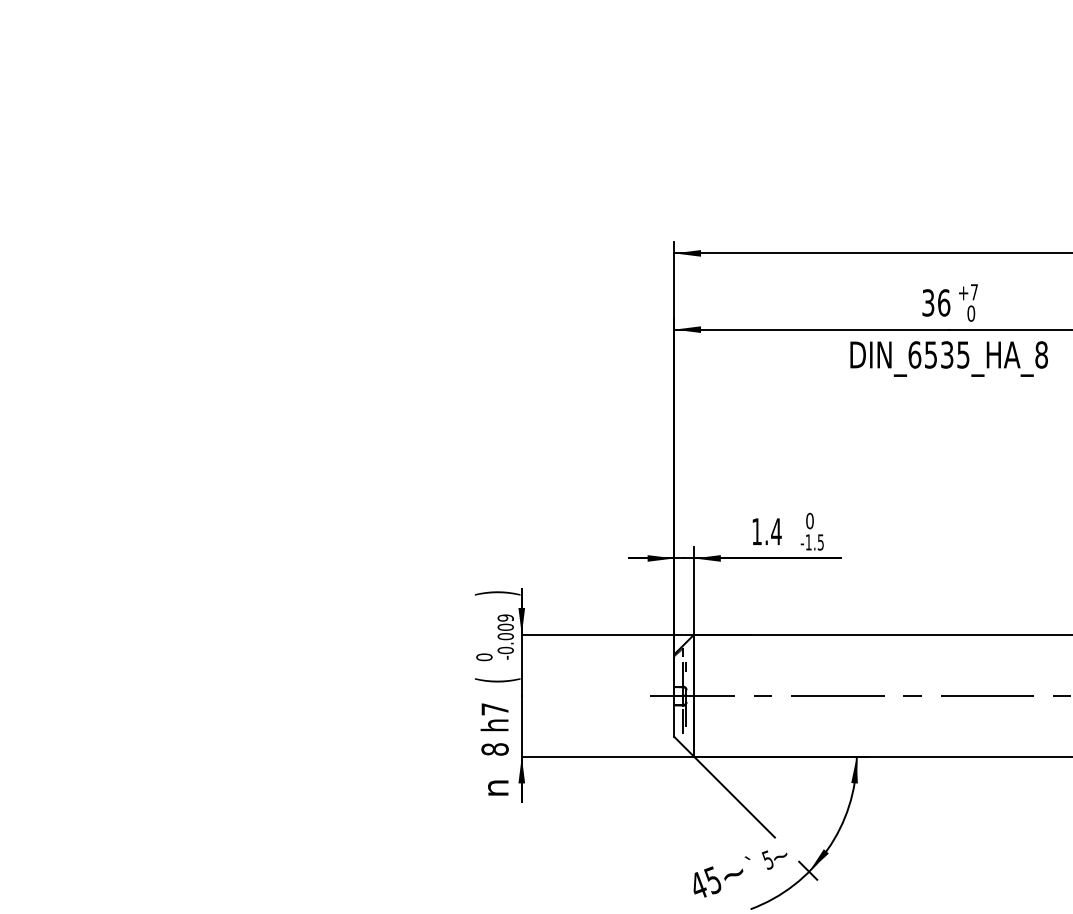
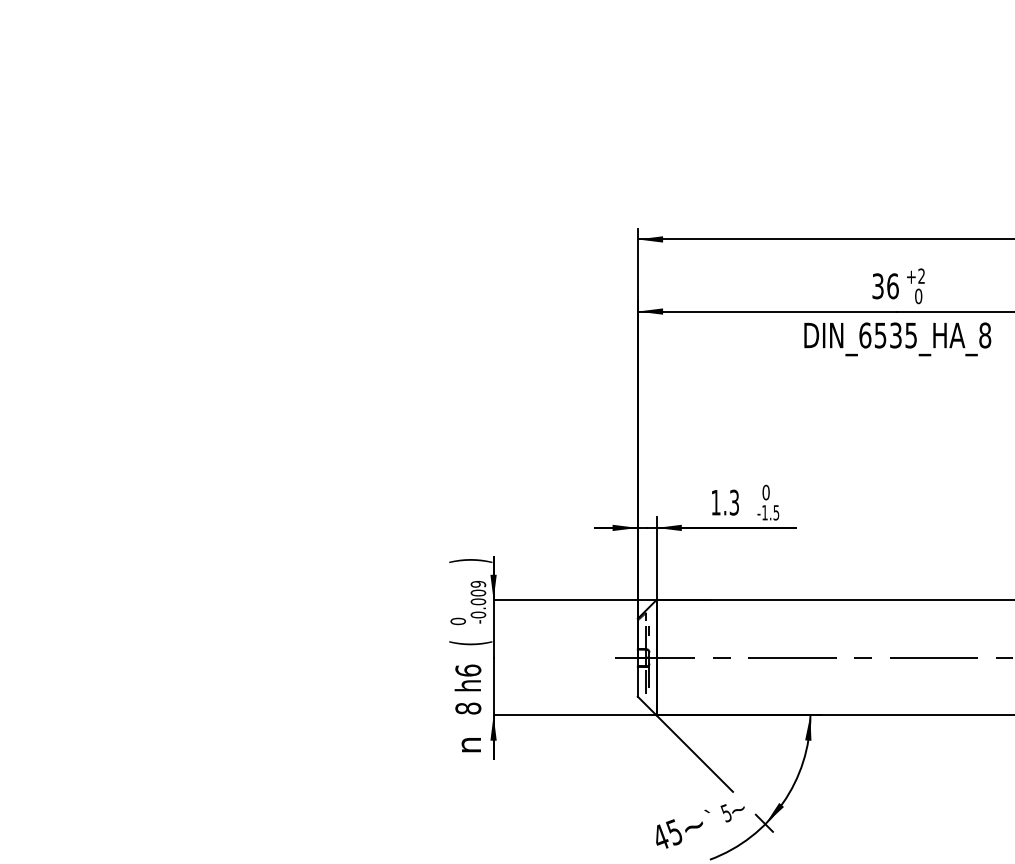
text: (973, 292) -> (920, 276), +7 -> +2
text: (776, 531) -> (734, 502), 1.4 -> 1.3
text: (494, 709) -> (467, 670), h7 -> h6

